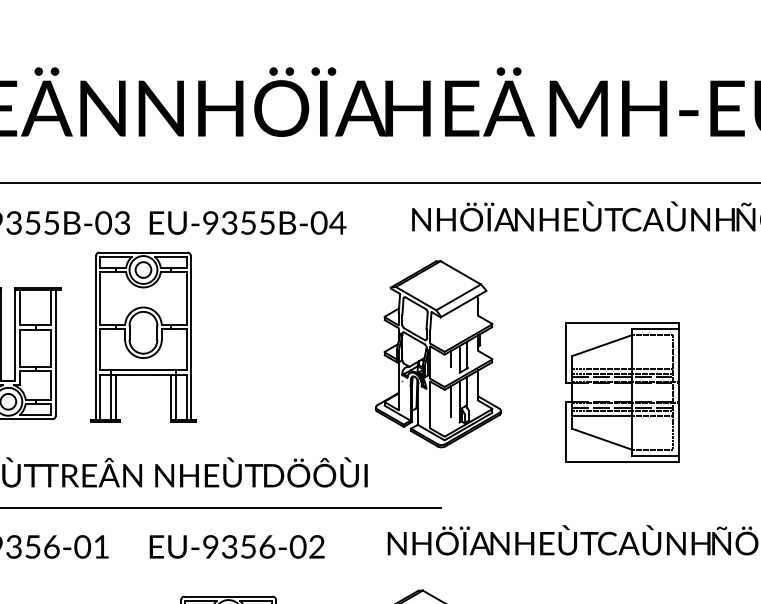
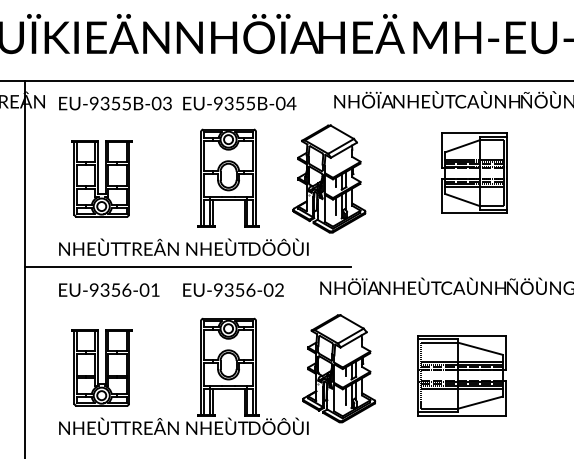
part: (143, 335) -> (228, 177), moved
part: (438, 353) -> (329, 178), moved
part: (622, 391) -> (474, 172), moved

